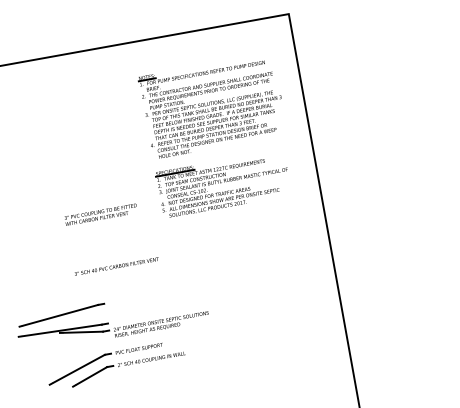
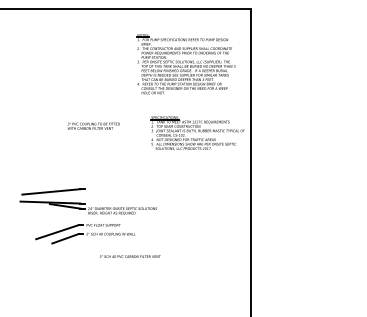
part: (223, 183) -> (197, 132), moved
text: (117, 266) -> (130, 256), moved

